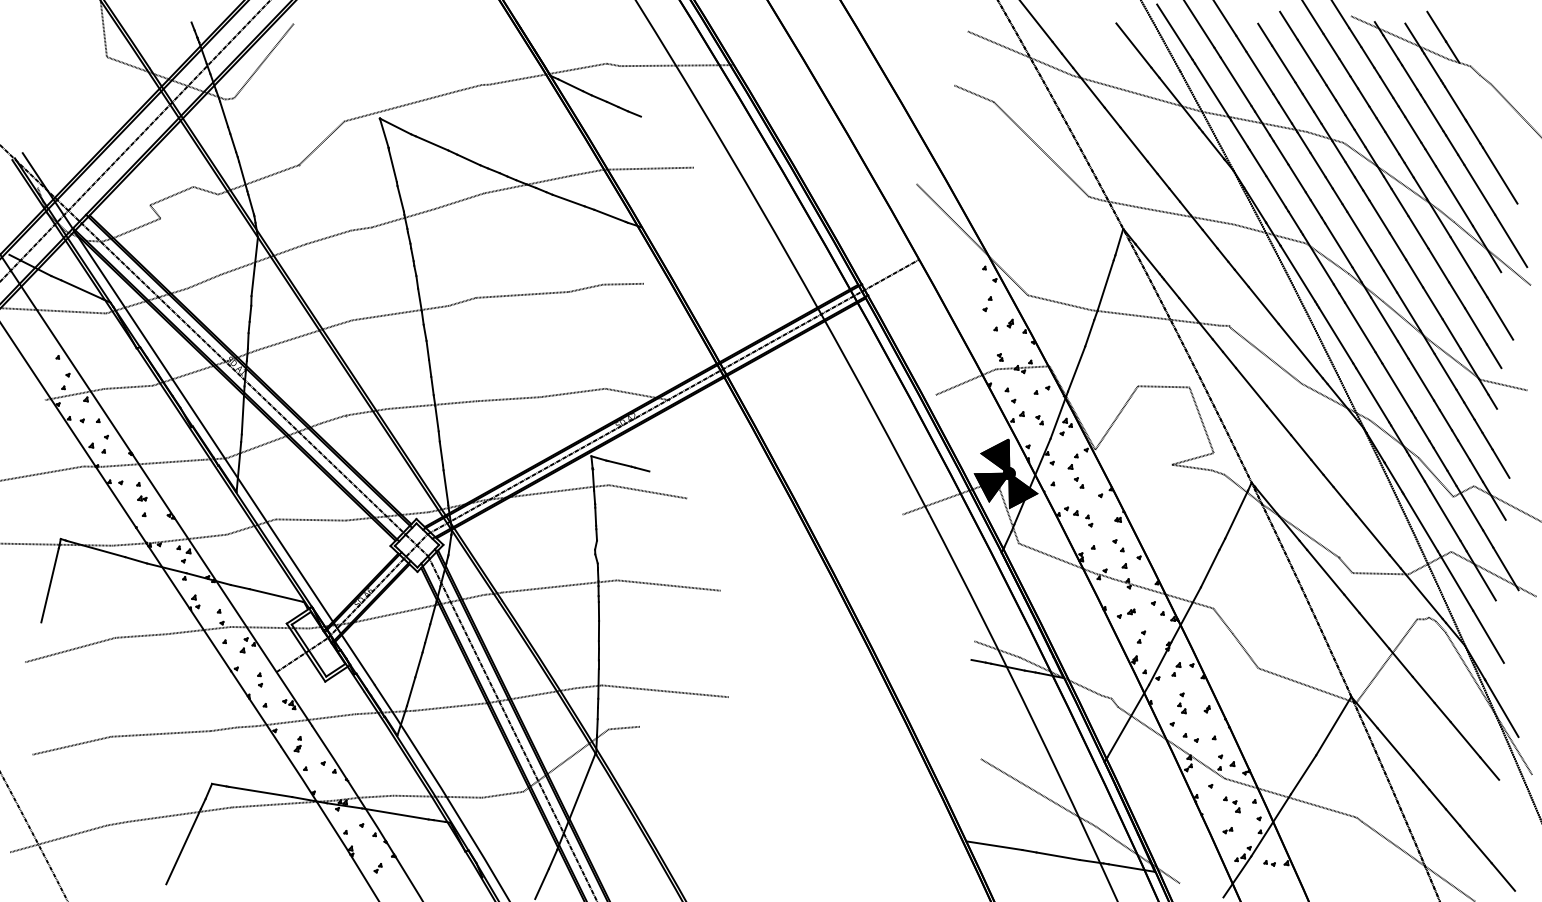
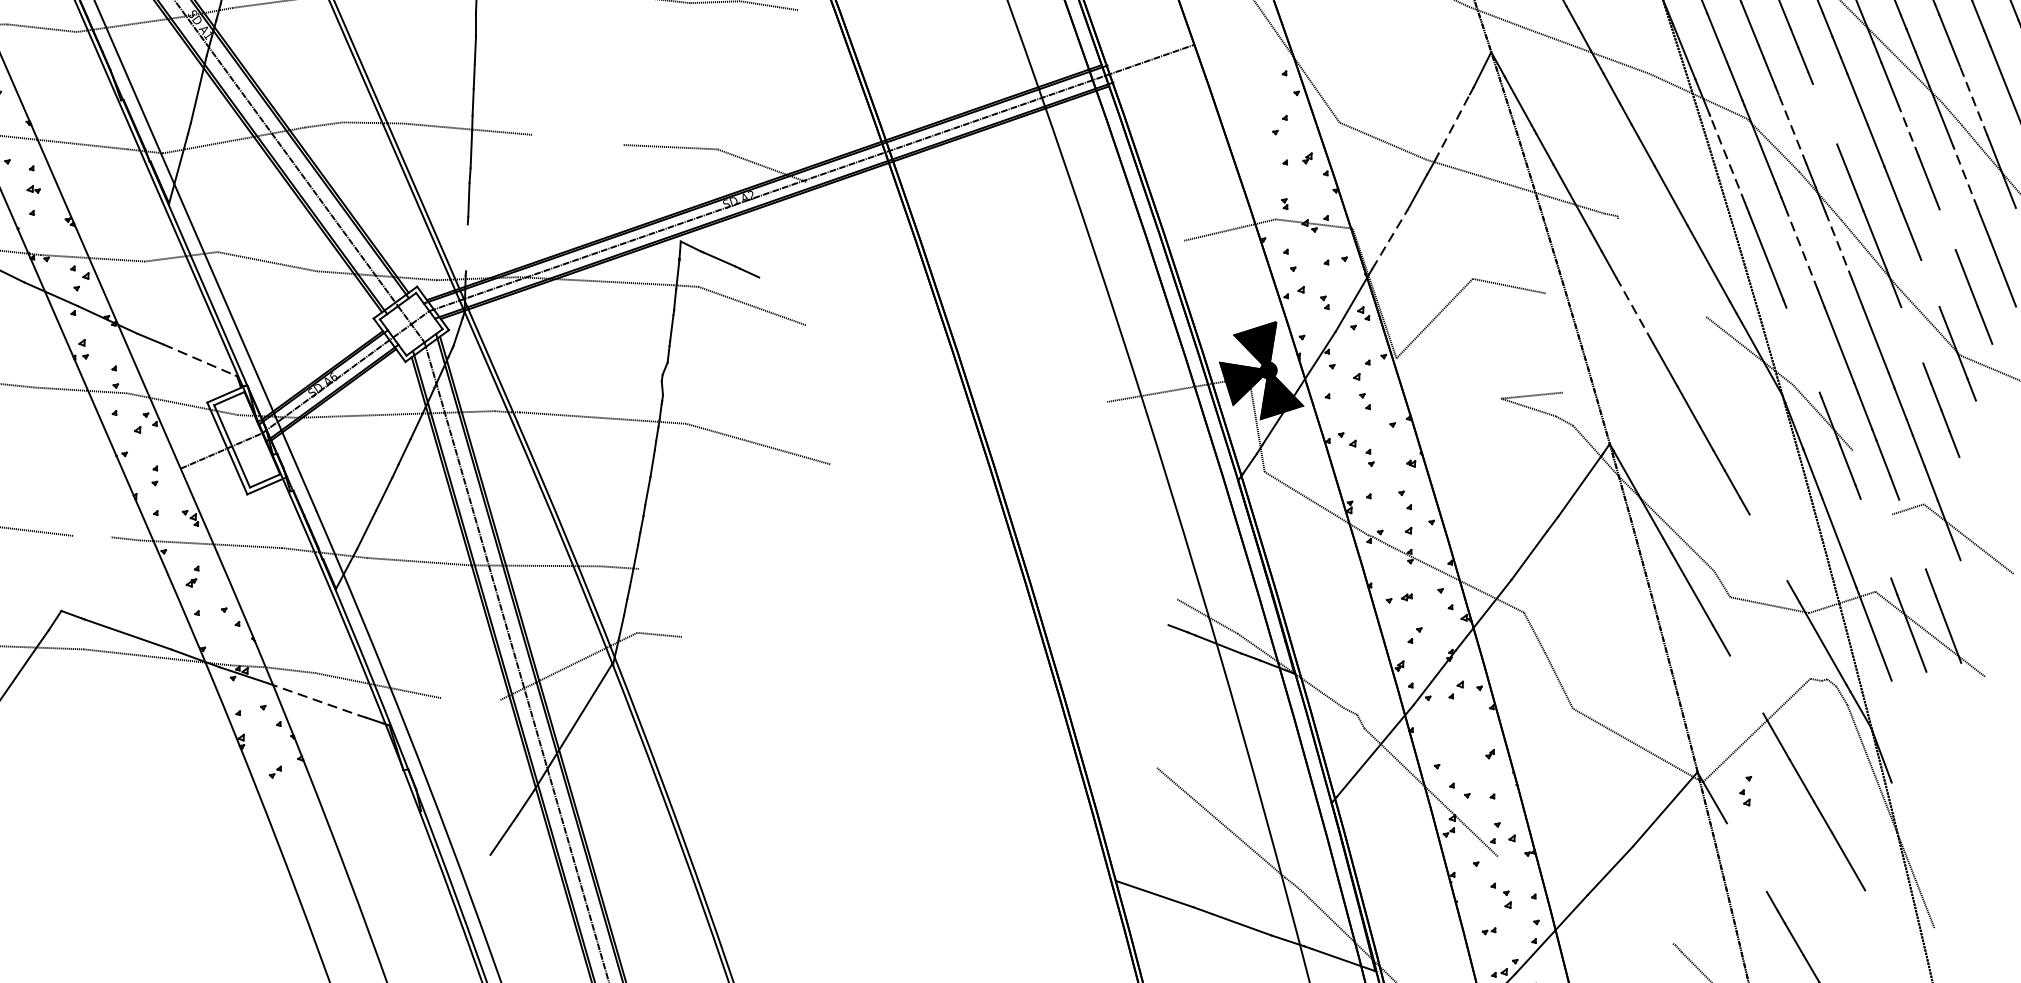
line: (1459, 204) -> (1973, 101), solid -> dashed
line: (1359, 230) -> (1825, 113), removed
line: (1418, 231) -> (1908, 129), solid -> dashed
line: (1338, 245) -> (1792, 129), solid -> dashed
line: (1462, 256) -> (1965, 176), solid -> dashed
line: (1297, 273) -> (1727, 158), solid -> dashed
line: (1105, 284) -> (1452, 126), solid -> dashed
line: (1457, 295) -> (1948, 230), removed
line: (1384, 319) -> (1838, 245), solid -> dashed
line: (1360, 327) -> (1802, 251), solid -> dashed
line: (1451, 334) -> (1929, 283), removed
line: (1265, 355) -> (1661, 267), removed
line: (1076, 368) -> (1390, 238), solid -> dashed
line: (1445, 371) -> (1912, 334), removed
line: (1251, 387) -> (1633, 308), solid -> dashed
line: (1372, 395) -> (1802, 350), removed
line: (508, 399) -> (577, 140), removed
line: (1201, 420) -> (1554, 343), removed
line: (1500, 463) -> (1967, 478), removed
line: (1435, 476) -> (1871, 481), removed
line: (445, 486) -> (466, 247), removed
line: (1469, 507) -> (1912, 533), removed
line: (1445, 515) -> (1876, 538), removed
line: (1372, 534) -> (1768, 547), removed
line: (276, 595) -> (199, 360), solid -> dashed
line: (1374, 630) -> (1746, 684), removed
line: (1488, 636) -> (1906, 721), removed
line: (665, 691) -> (727, 593), removed
part: (1181, 703) -> (1745, 790), moved
line: (1501, 708) -> (1907, 826), removed
line: (224, 729) -> (92, 537), removed
line: (1395, 749) -> (1746, 857), removed
line: (1489, 768) -> (1875, 908), removed
line: (502, 794) -> (470, 698), removed
line: (1289, 797) -> (1584, 899), removed
line: (395, 813) -> (313, 698), solid -> dashed

